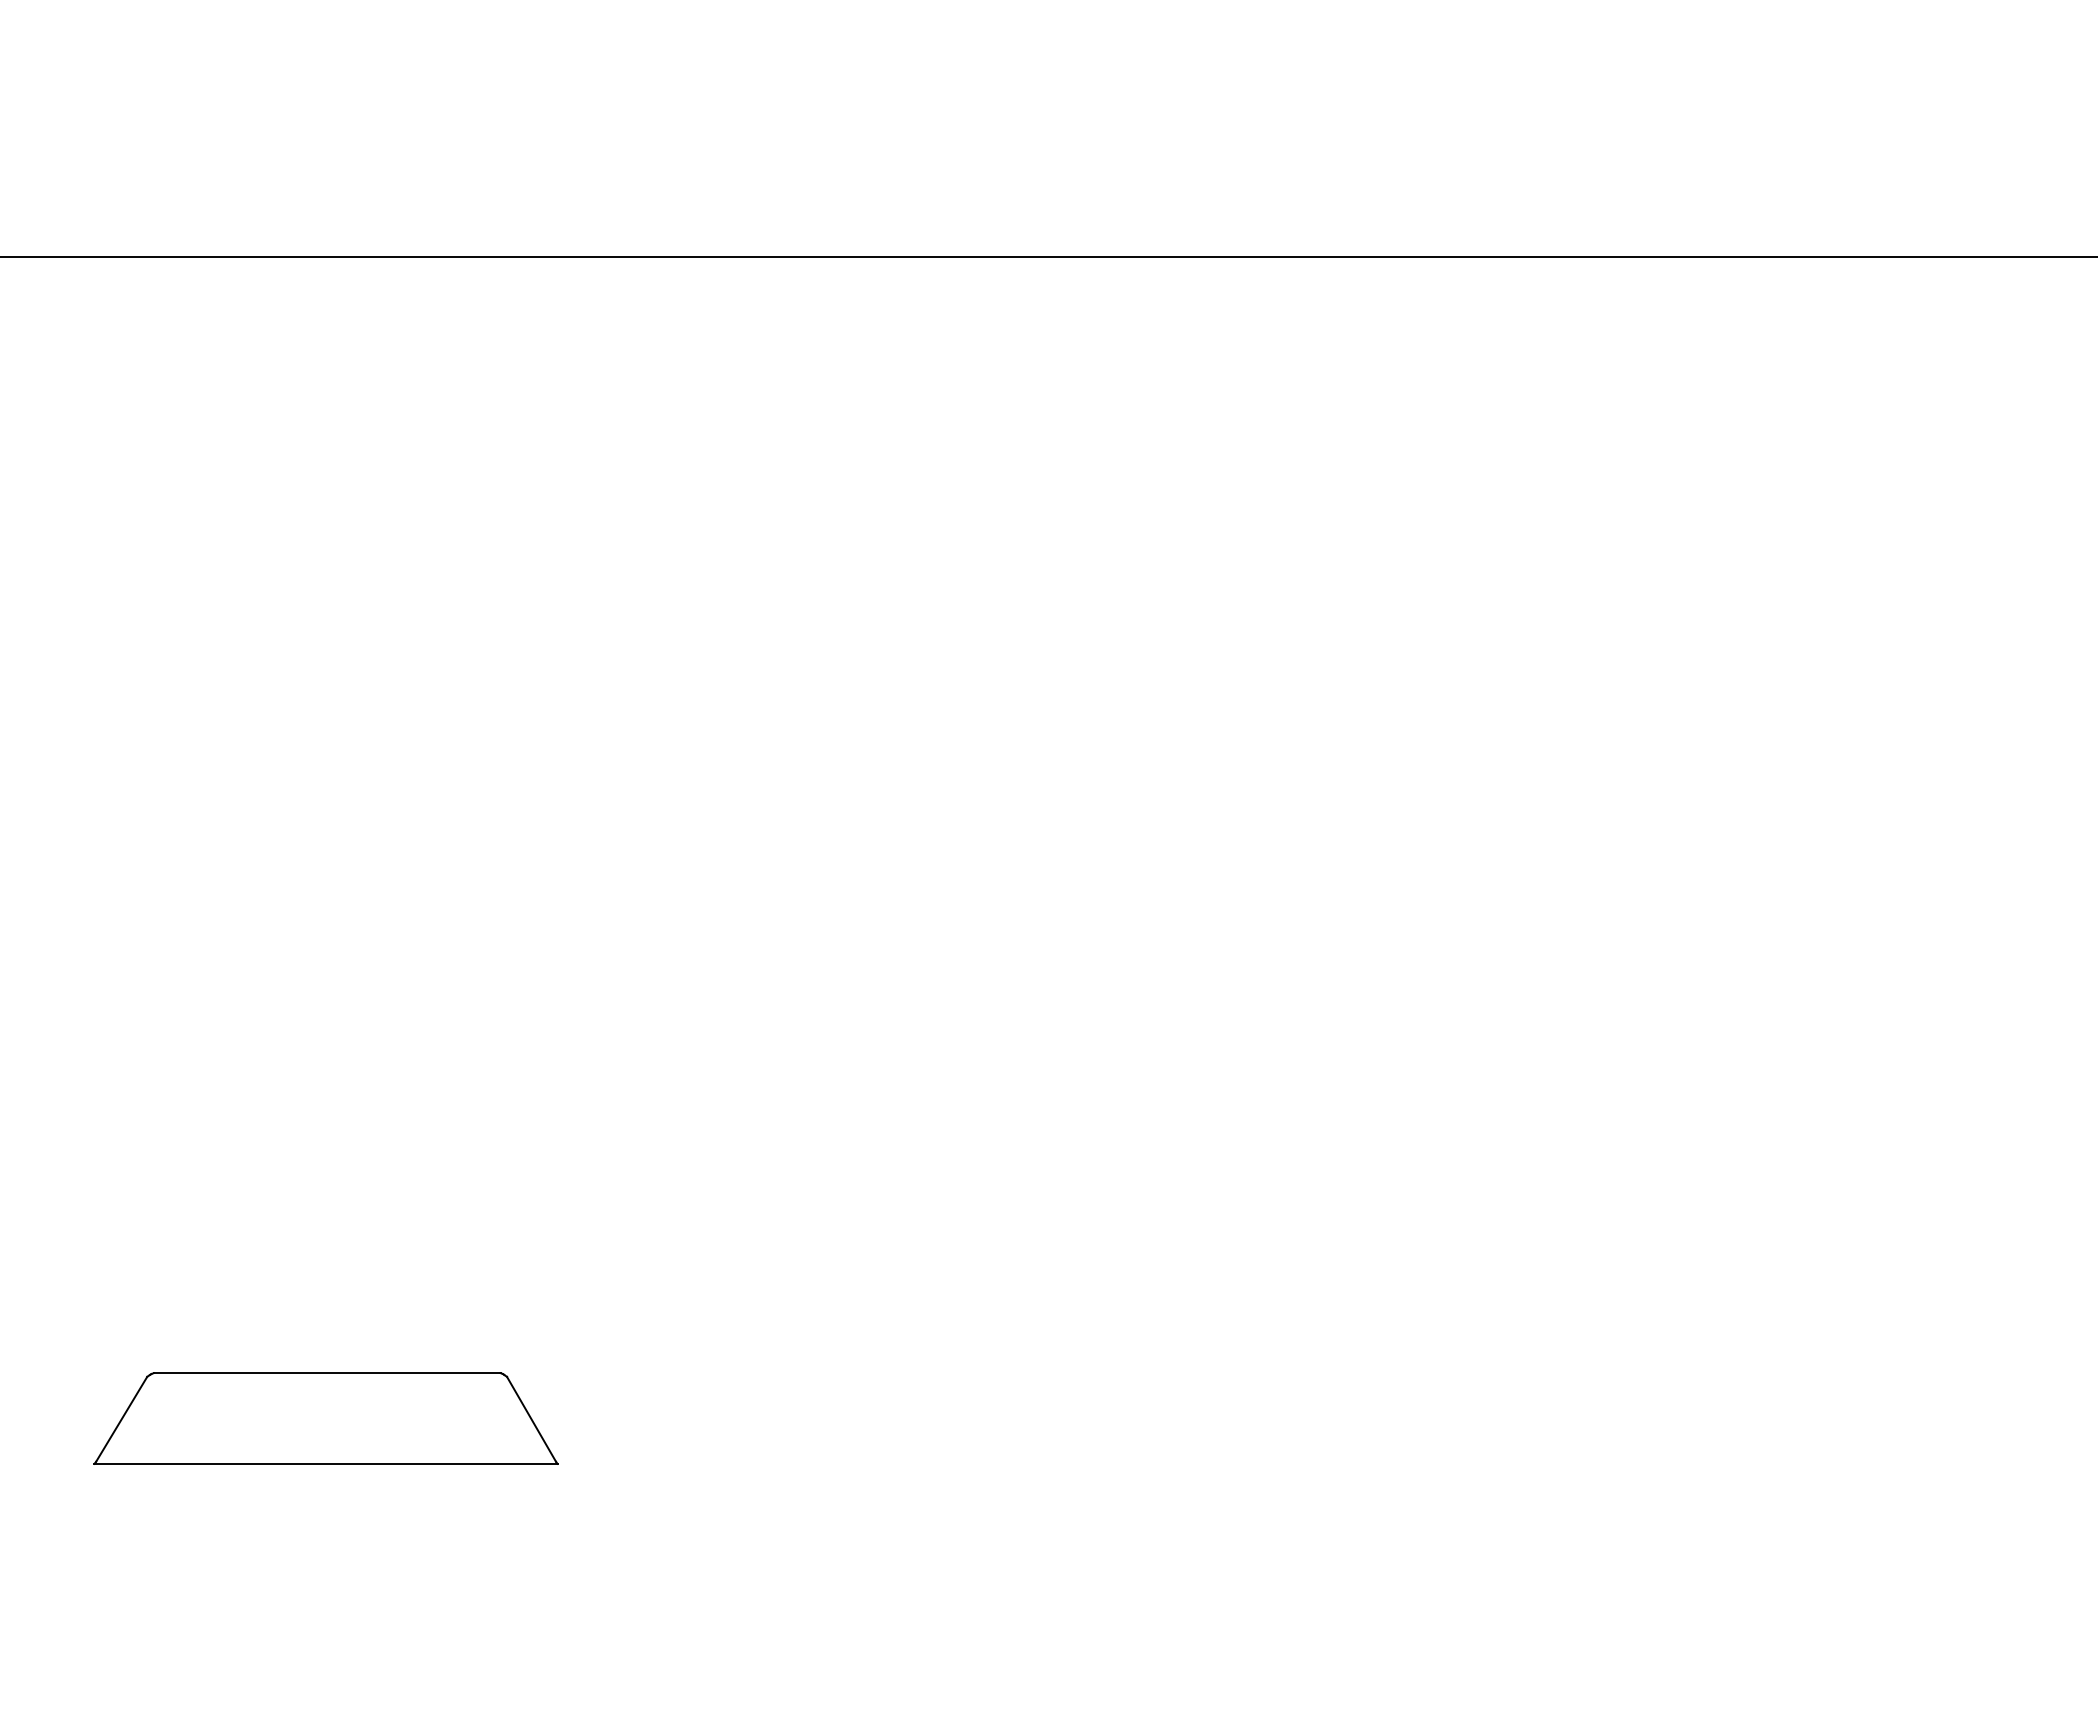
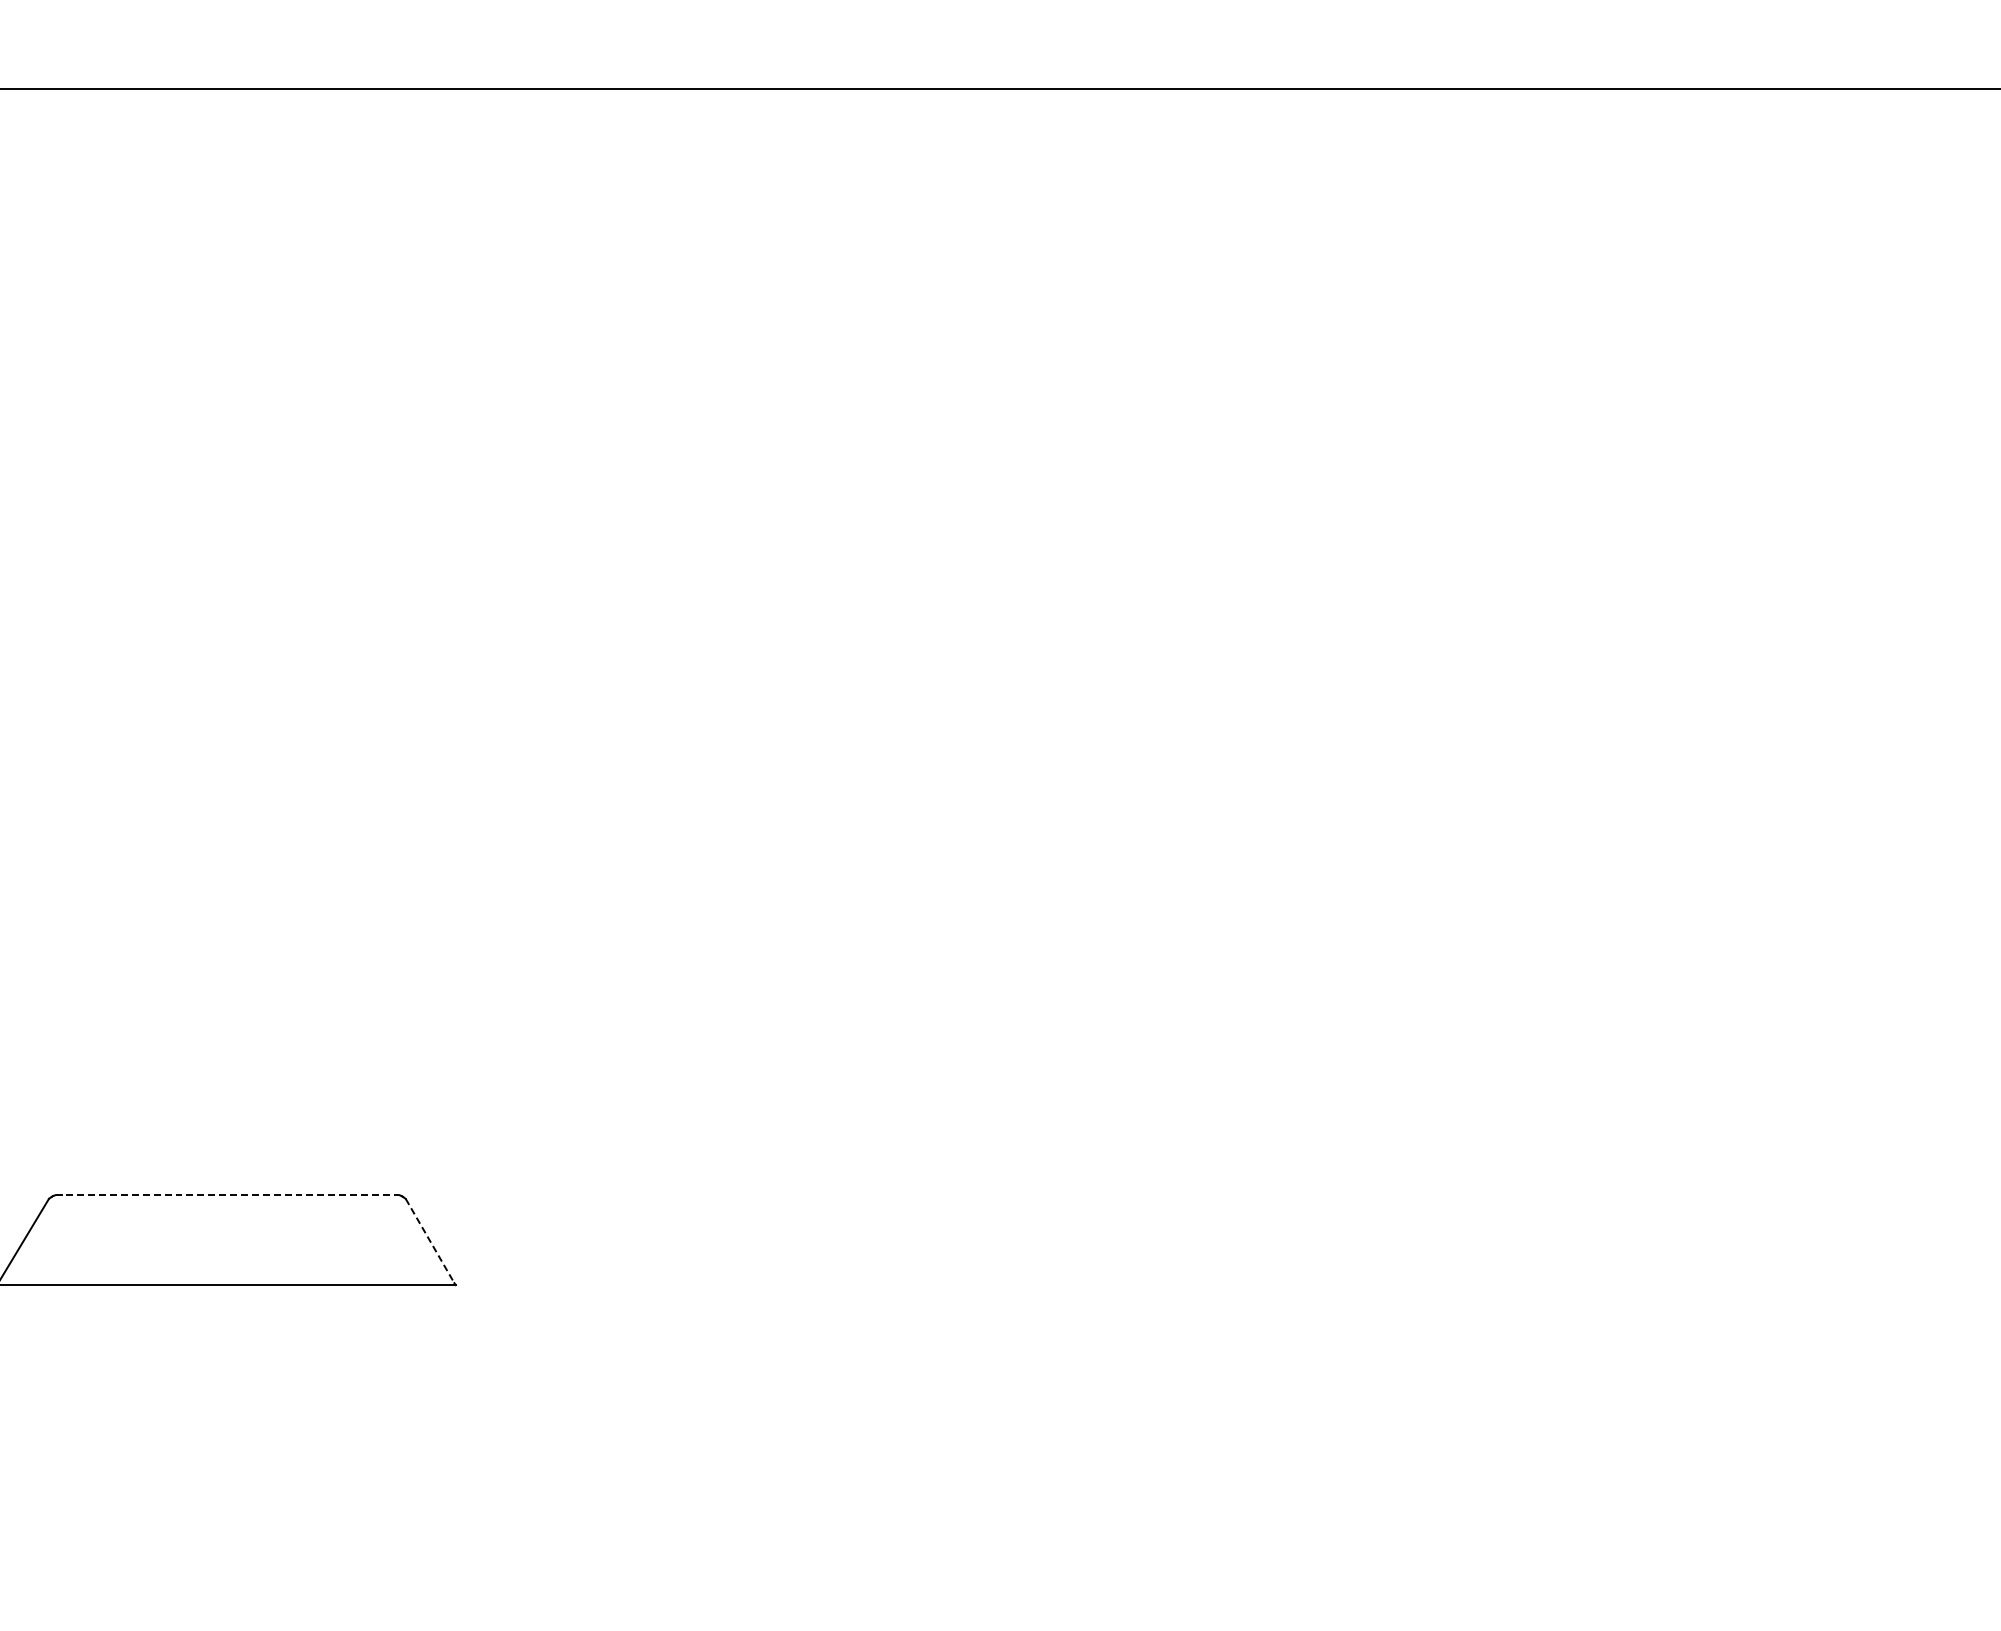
line: (327, 1373) -> (227, 1195), solid -> dashed
line: (531, 1419) -> (430, 1241), solid -> dashed

